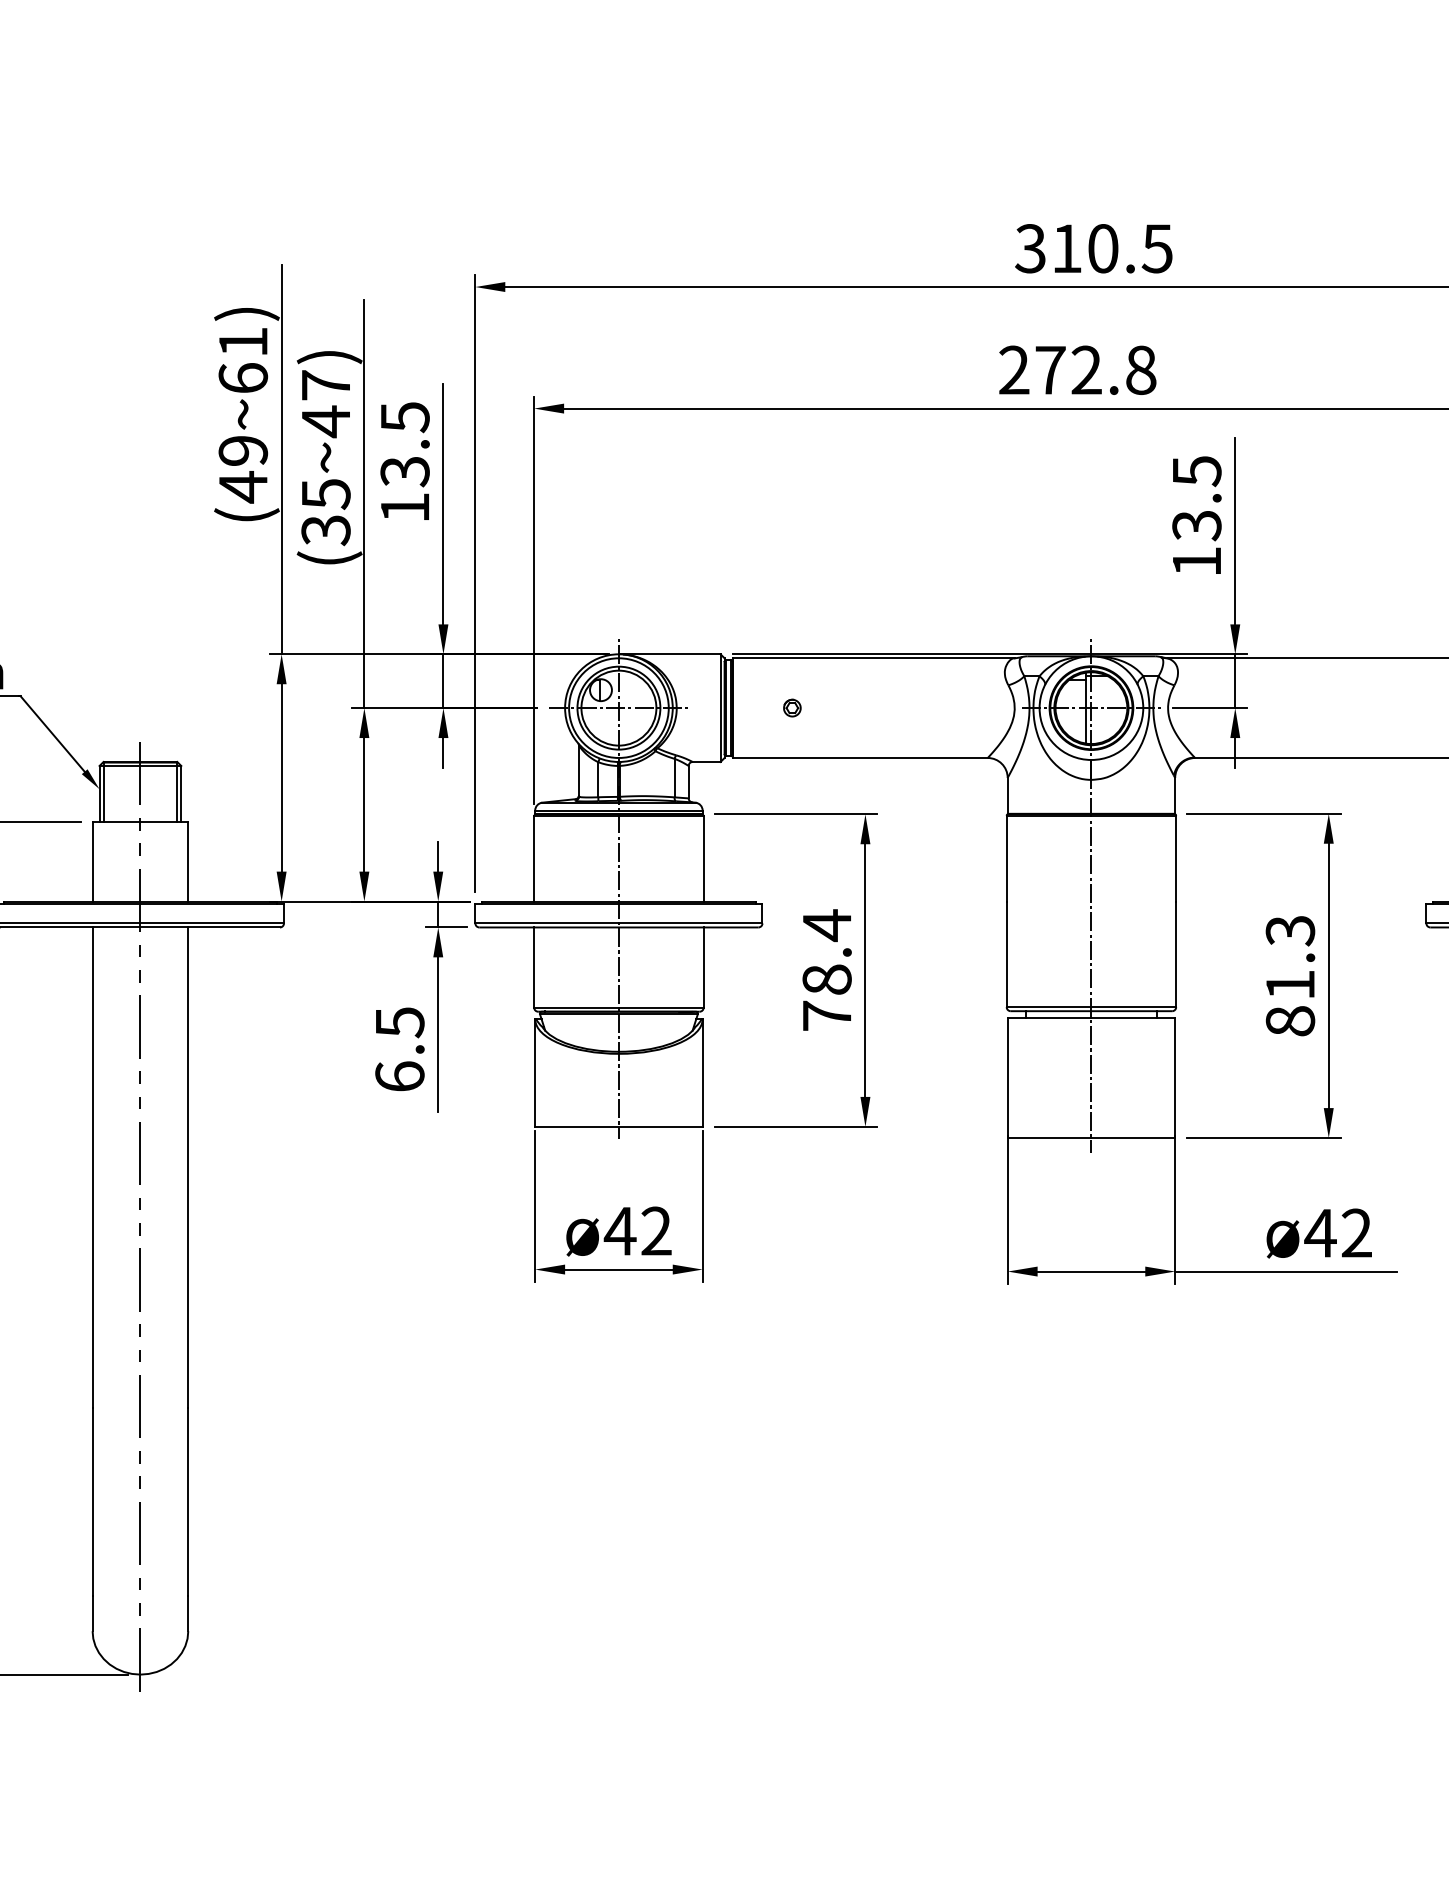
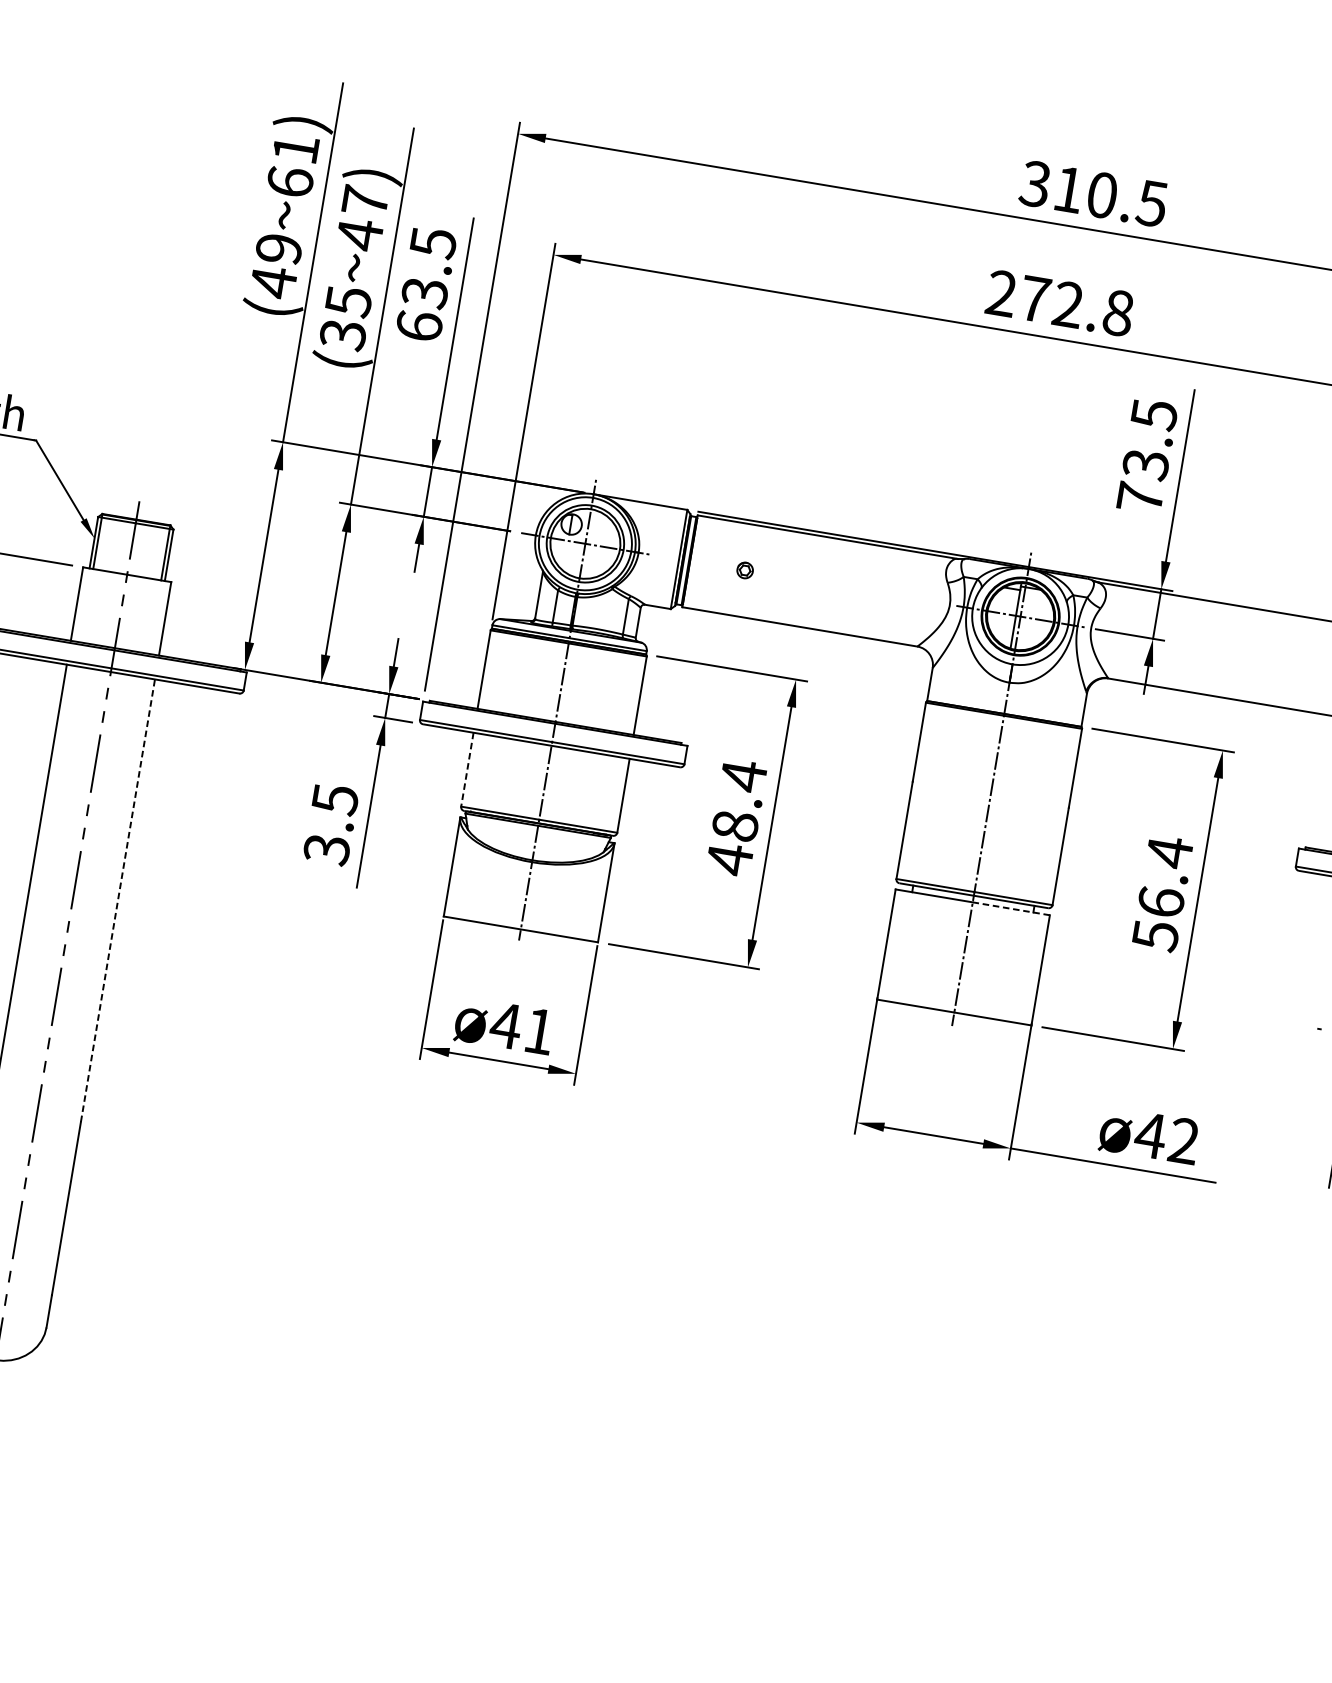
text: (404, 507) -> (418, 325), 13.5 -> 63.5
text: (1196, 561) -> (1139, 497), 13.5 -> 73.5
line: (534, 968) -> (467, 770), solid -> dashed
text: (1290, 975) -> (1162, 893), 81.3 -> 56.4
text: (826, 1015) -> (729, 858), 78.4 -> 48.4
line: (1133, 1018) -> (1011, 908), solid -> dashed
text: (399, 1076) -> (326, 849), 6.5 -> 3.5
line: (188, 1167) -> (118, 900), solid -> dashed
text: (656, 1230) -> (539, 1030), ø42 -> ø41

